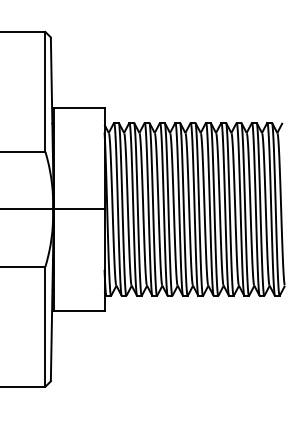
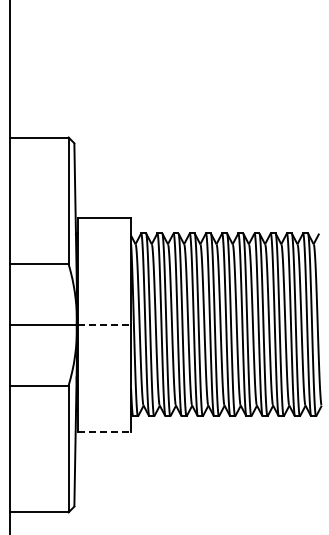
line: (79, 208) -> (104, 324), solid -> dashed
line: (79, 311) -> (104, 432), solid -> dashed

